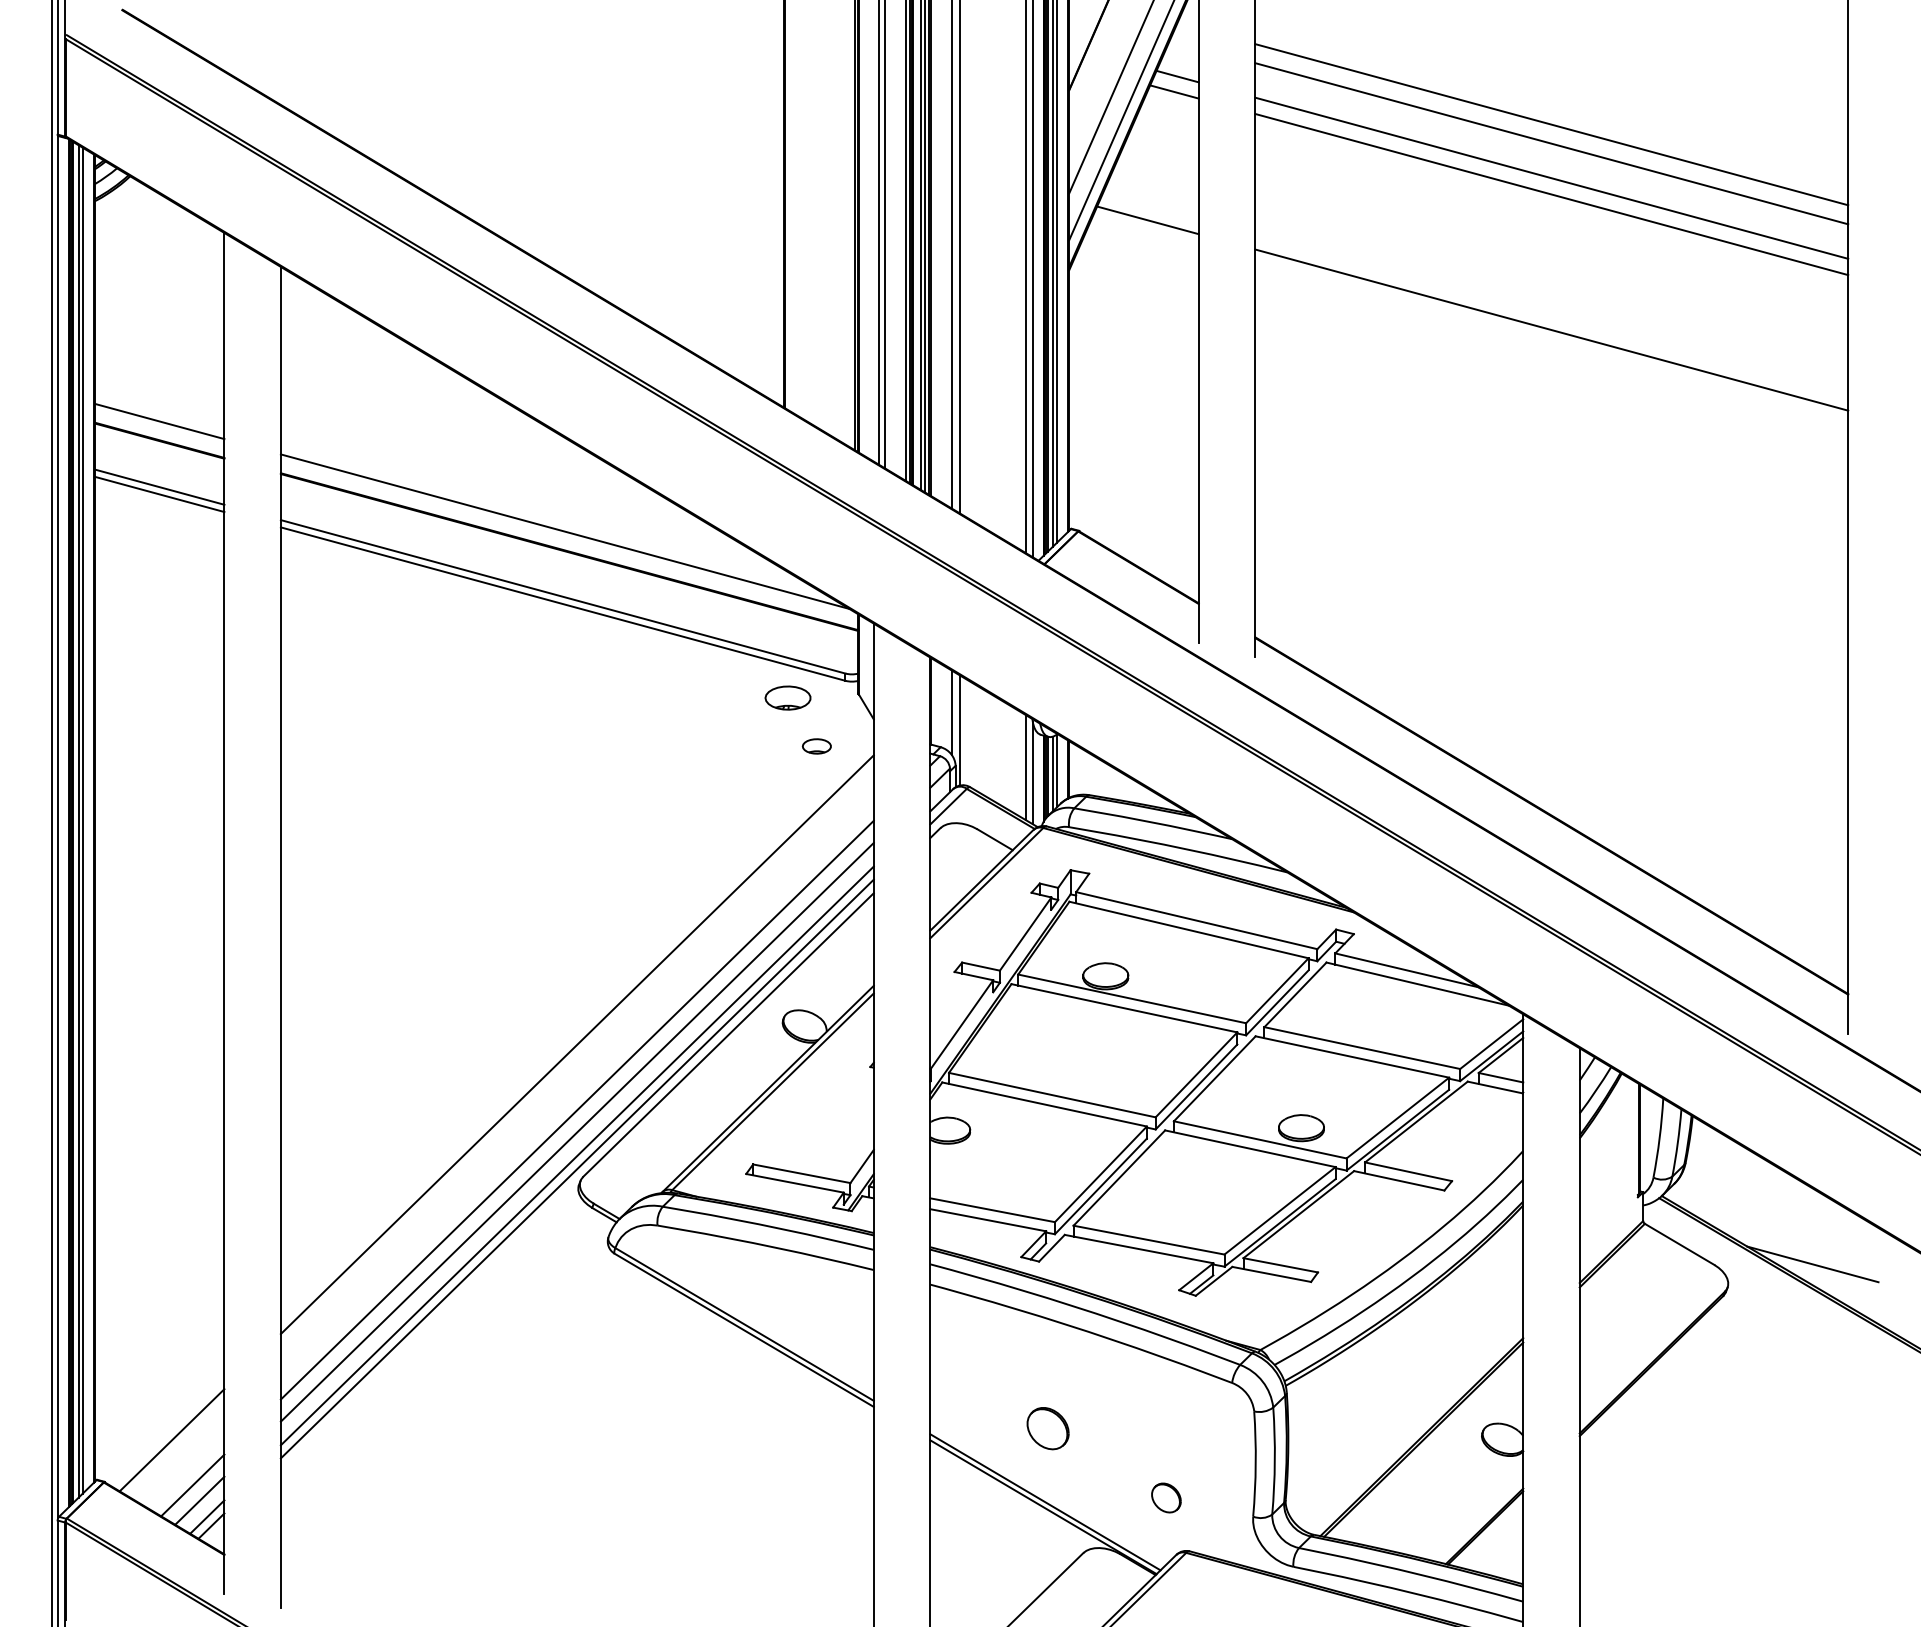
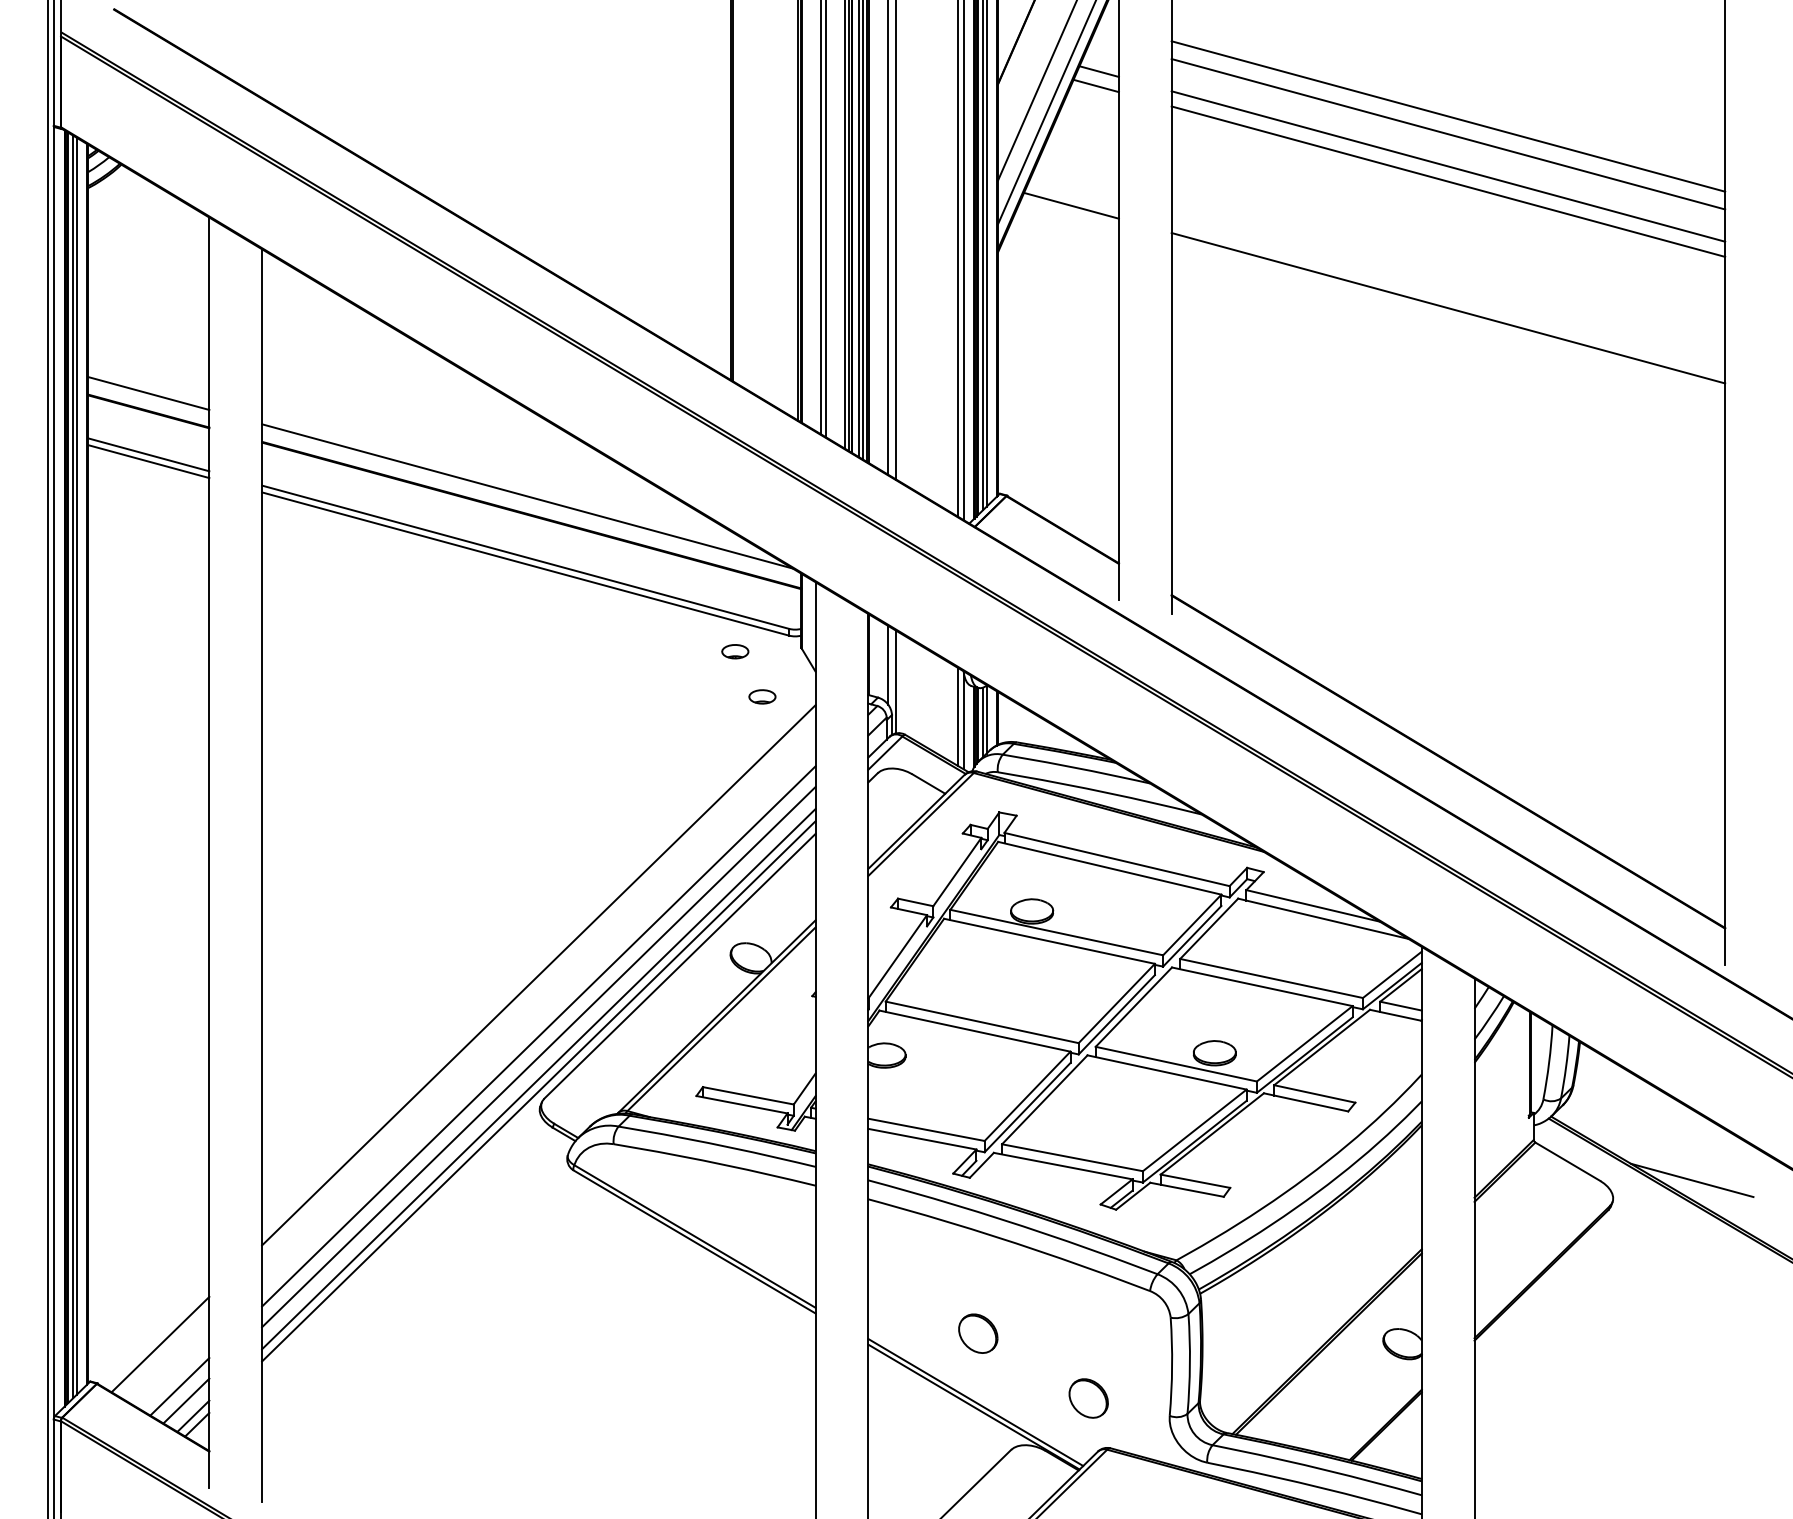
part: (787, 697) -> (735, 651), size x0.62
part: (1166, 1497) -> (1088, 1398), size x1.43

